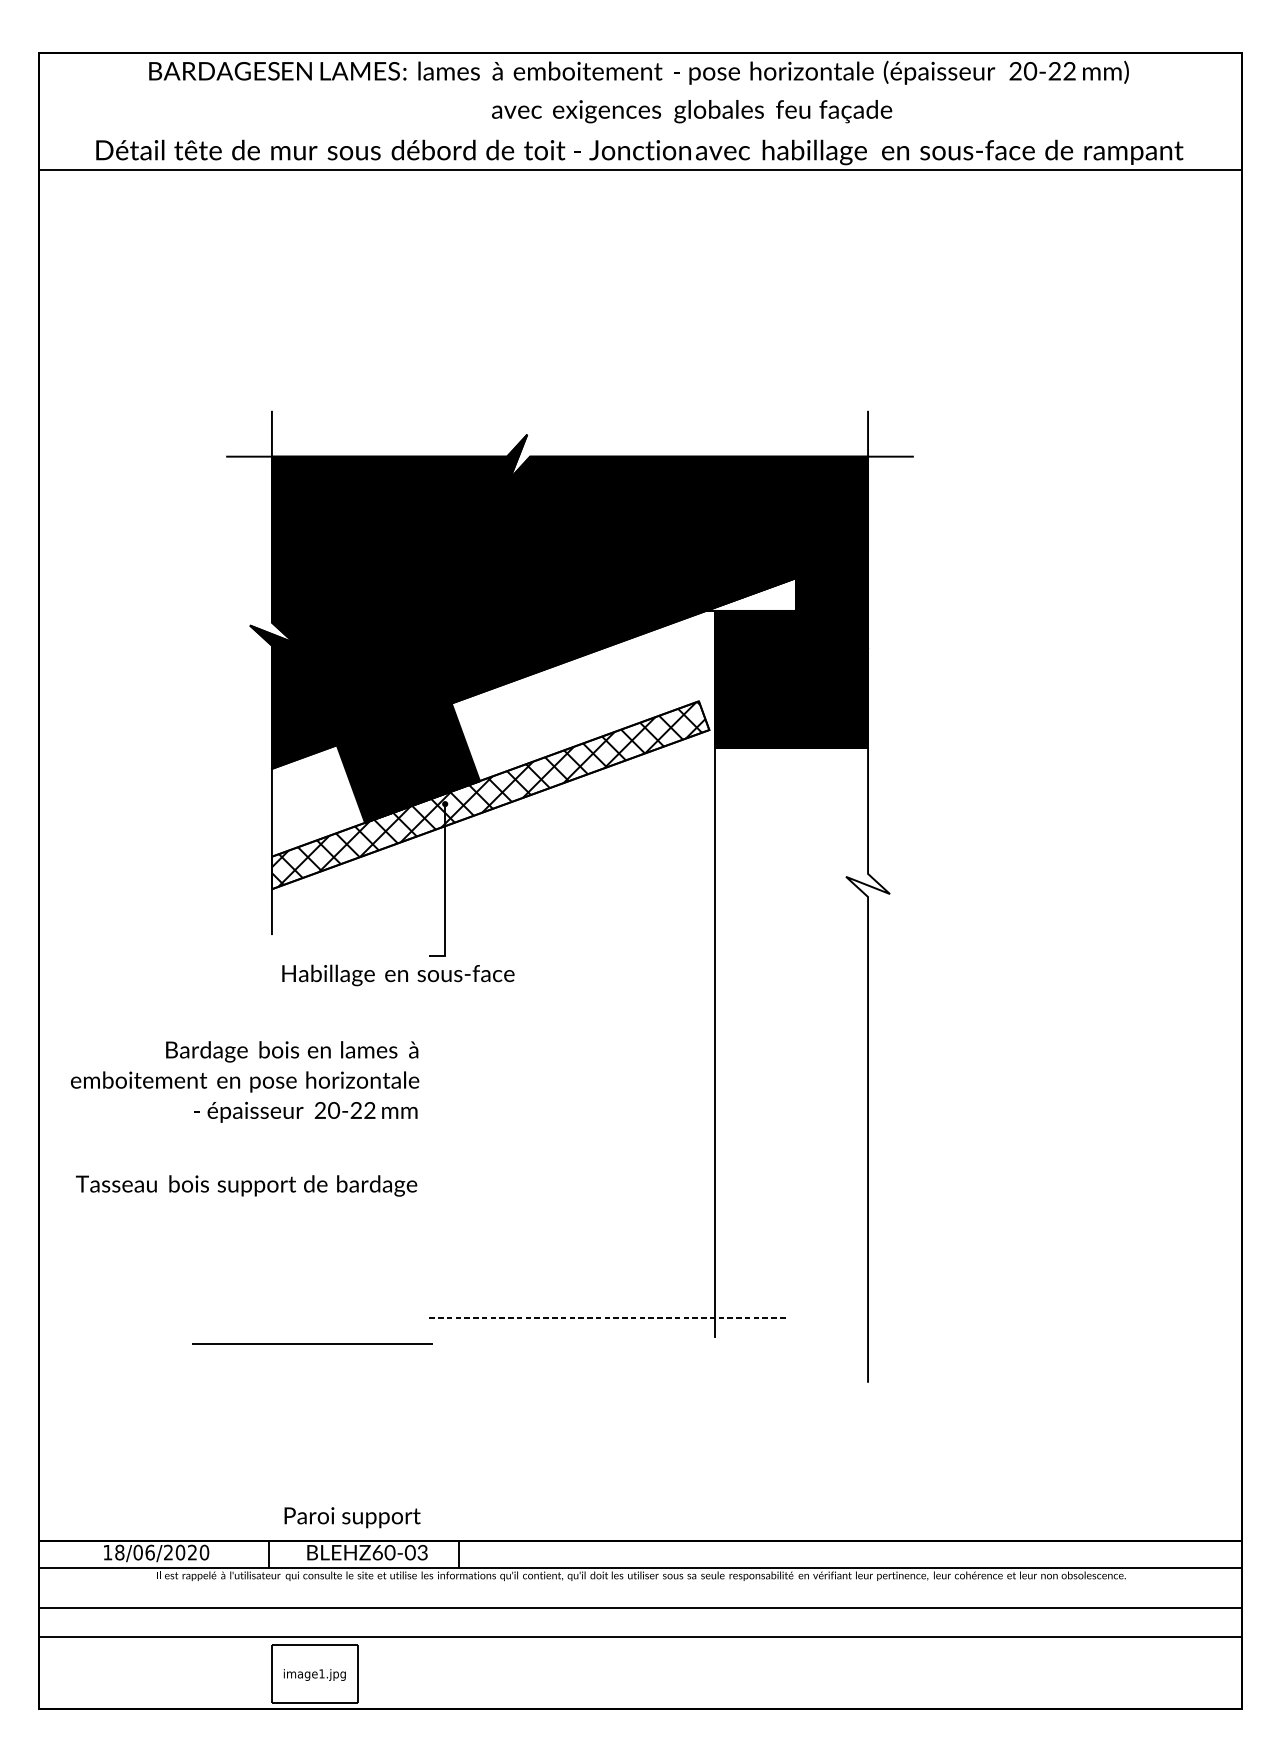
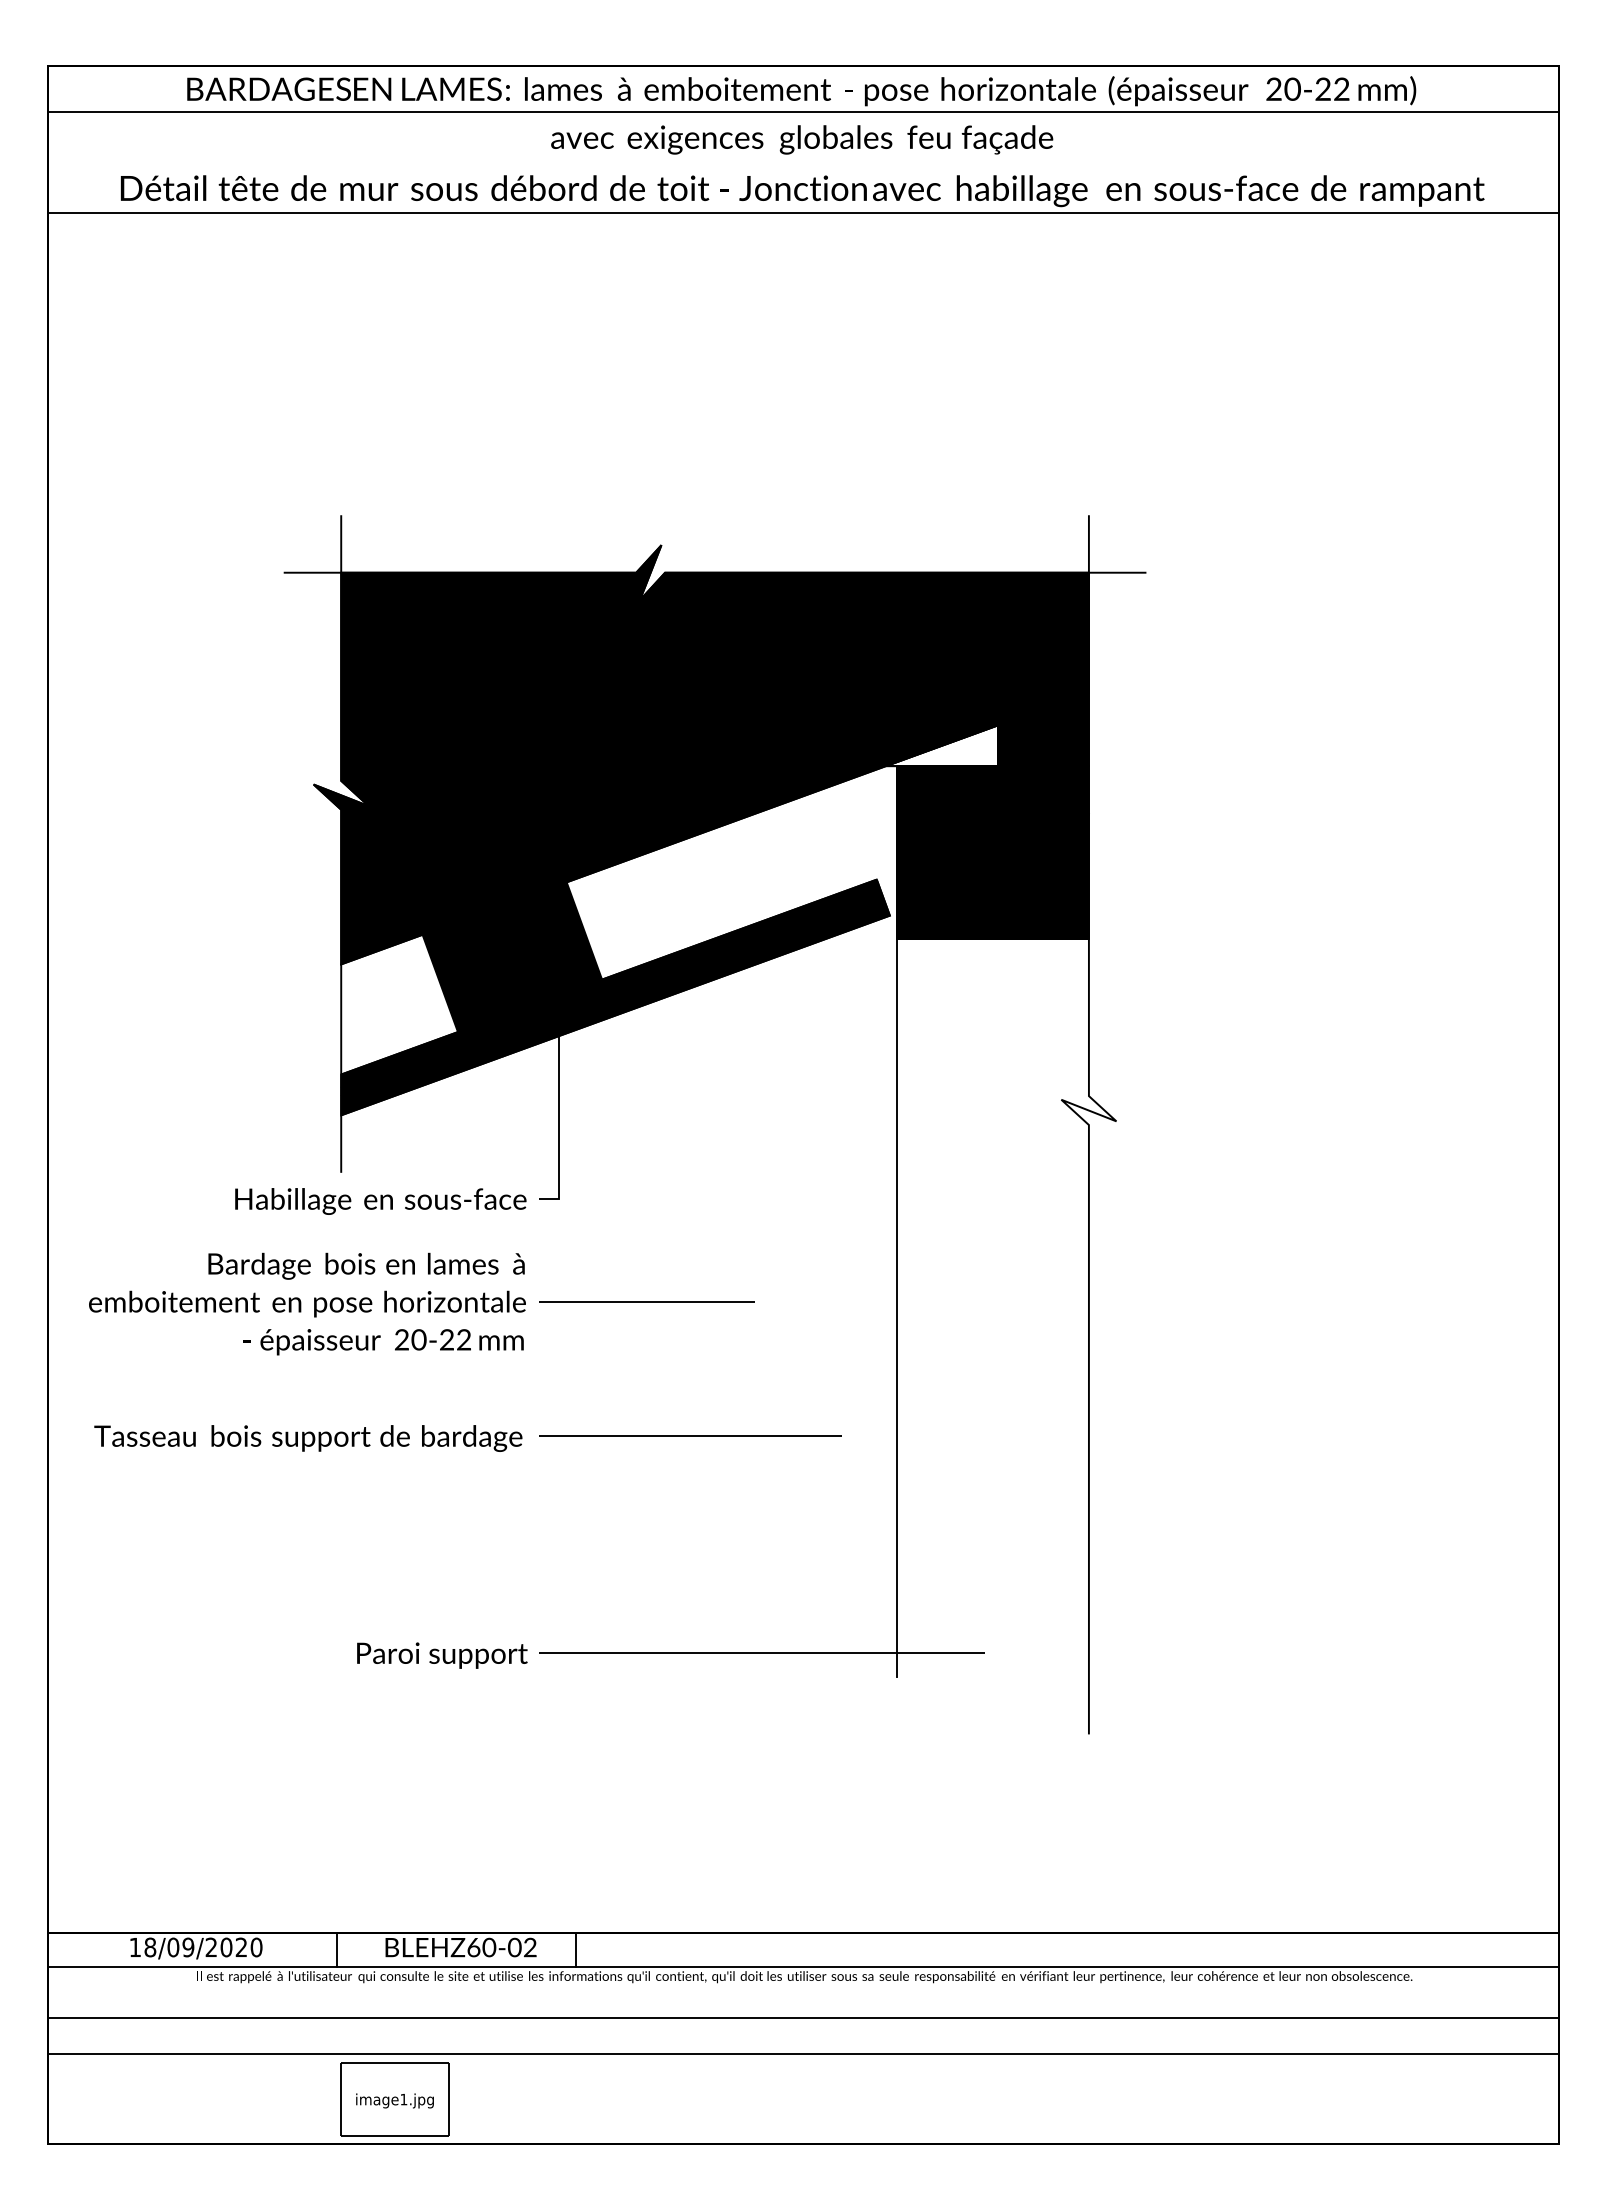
line: (640, 89) -> (803, 112), added
text: (692, 111) -> (802, 139), moved
fill: (490, 795) -> (615, 997), added
text: (398, 975) -> (380, 1201), moved
line: (515, 1037) -> (646, 1301), added
text: (245, 1081) -> (307, 1303), moved
text: (246, 1185) -> (308, 1438), moved
line: (606, 1318) -> (760, 1653), dashed -> solid
line: (312, 1342) -> (690, 1435), moved
text: (352, 1517) -> (442, 1655), moved
text: (150, 1552) -> (188, 1947), 18/06/2020 -> 18/09/2020
text: (422, 1555) -> (529, 1950), \c16711848;BLEHZ60-03 -> \c16711848;BLEHZ60-02

